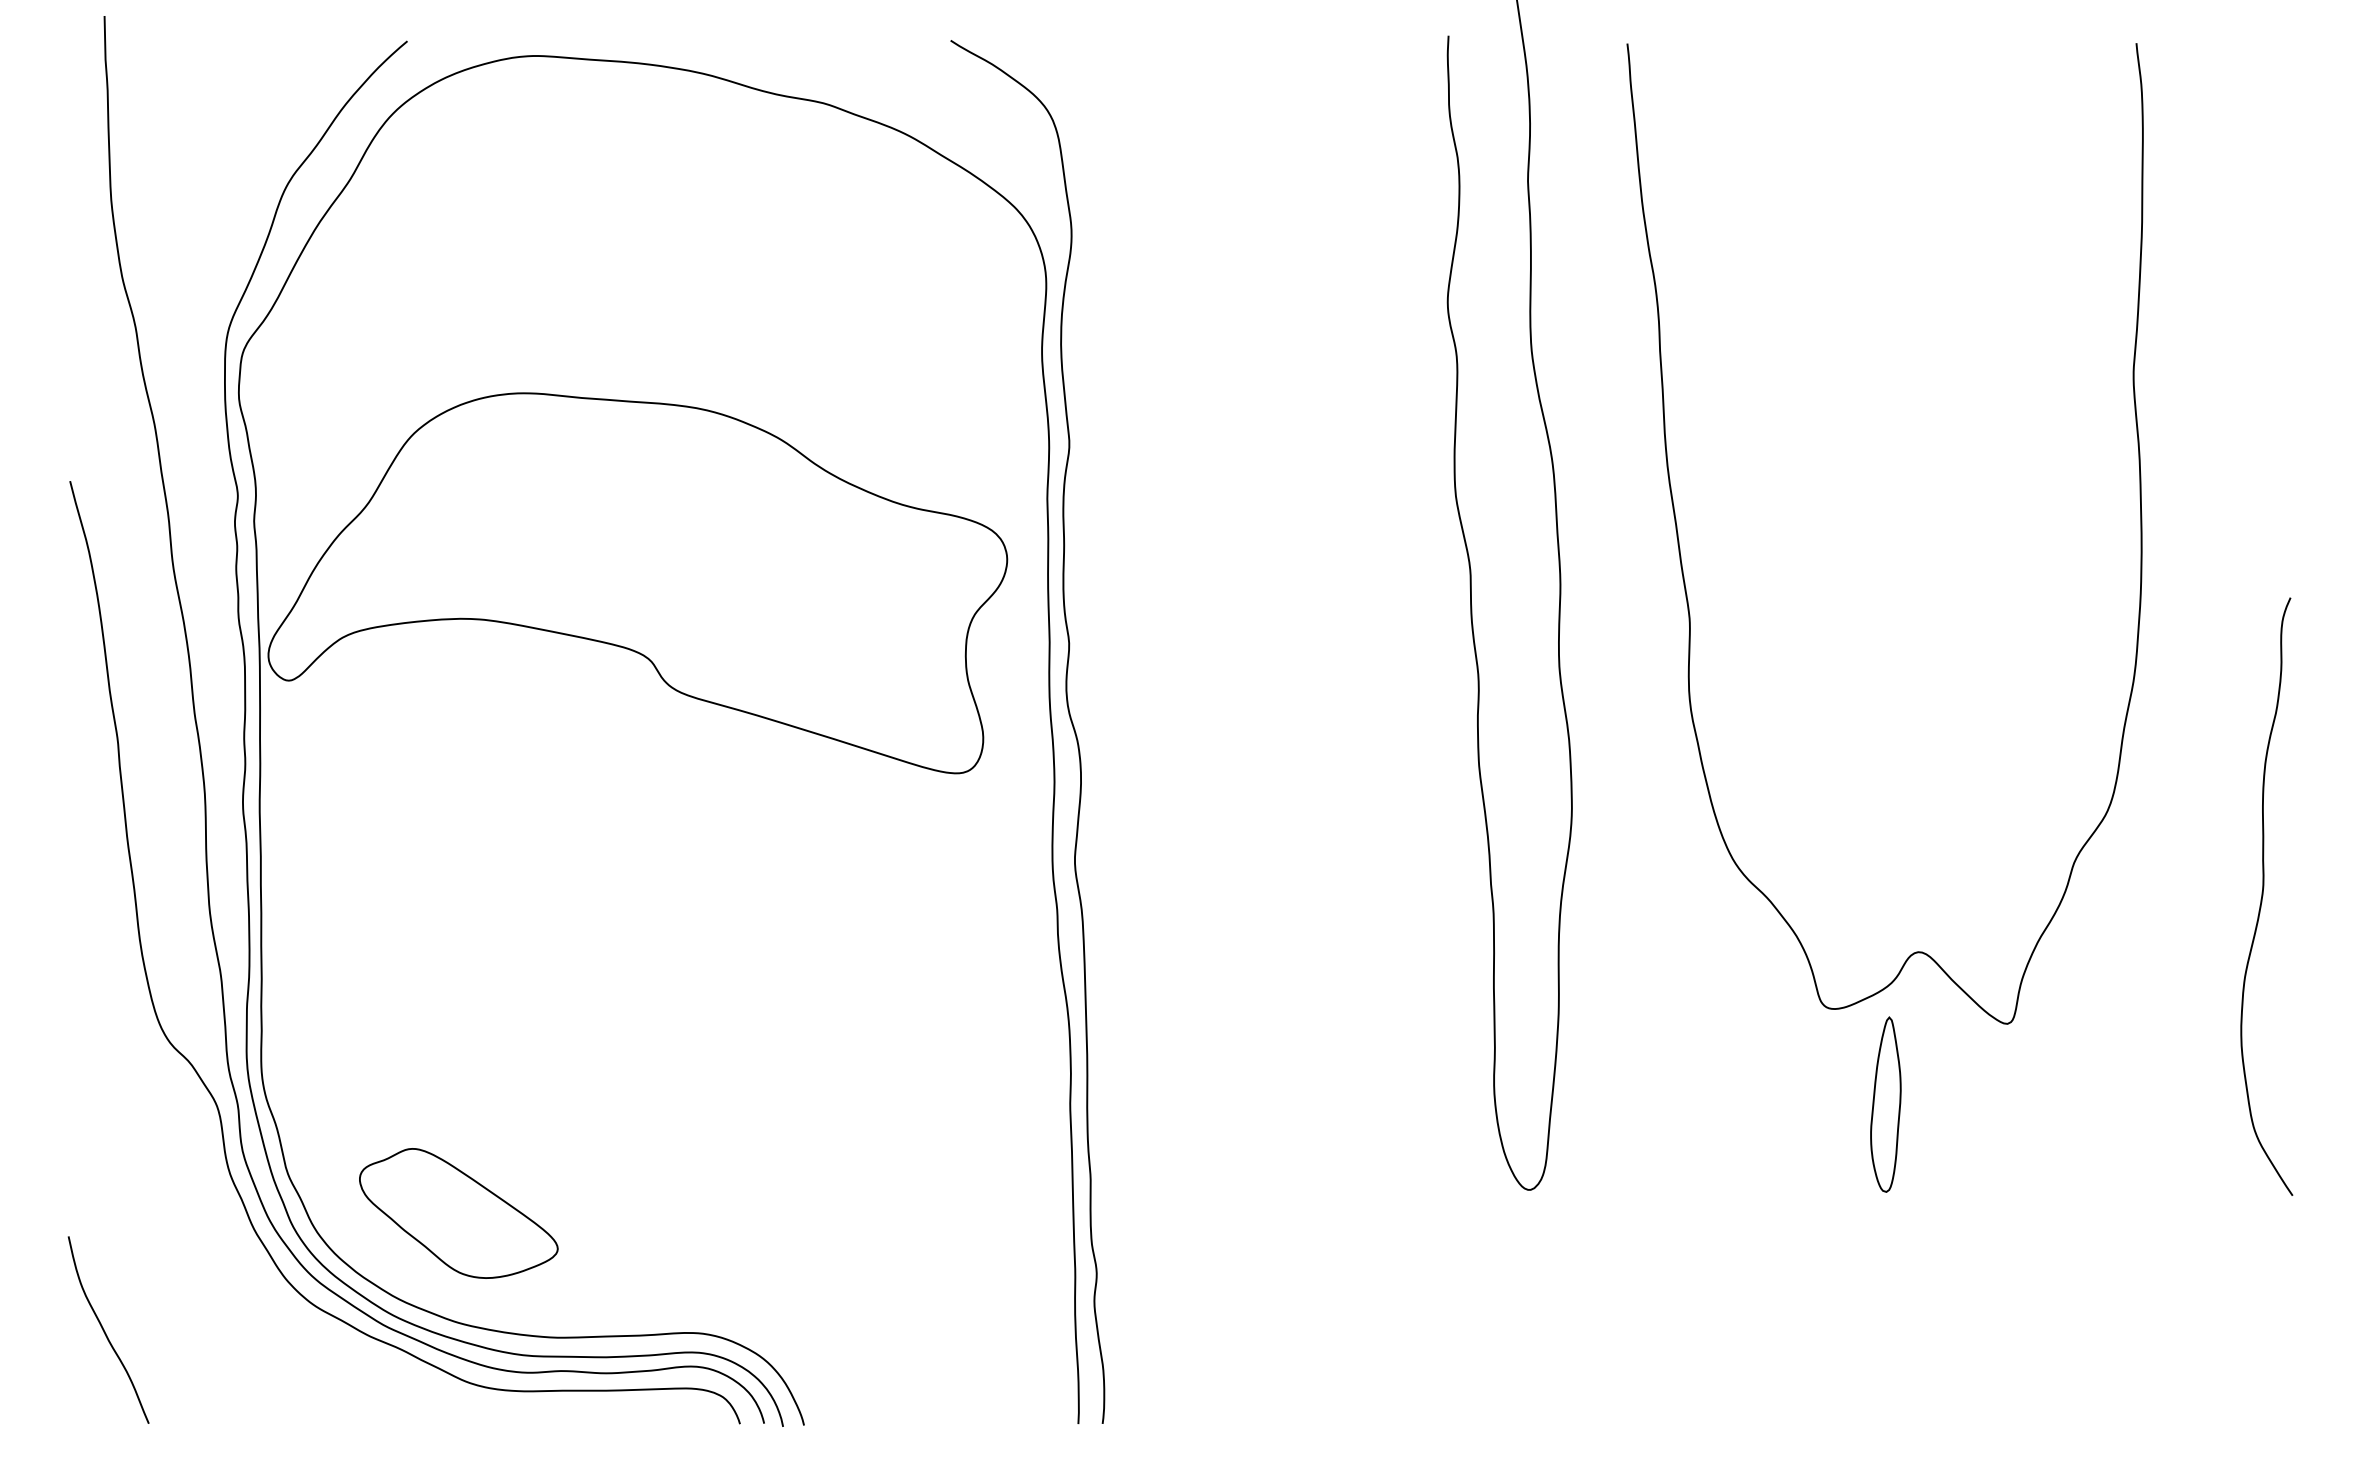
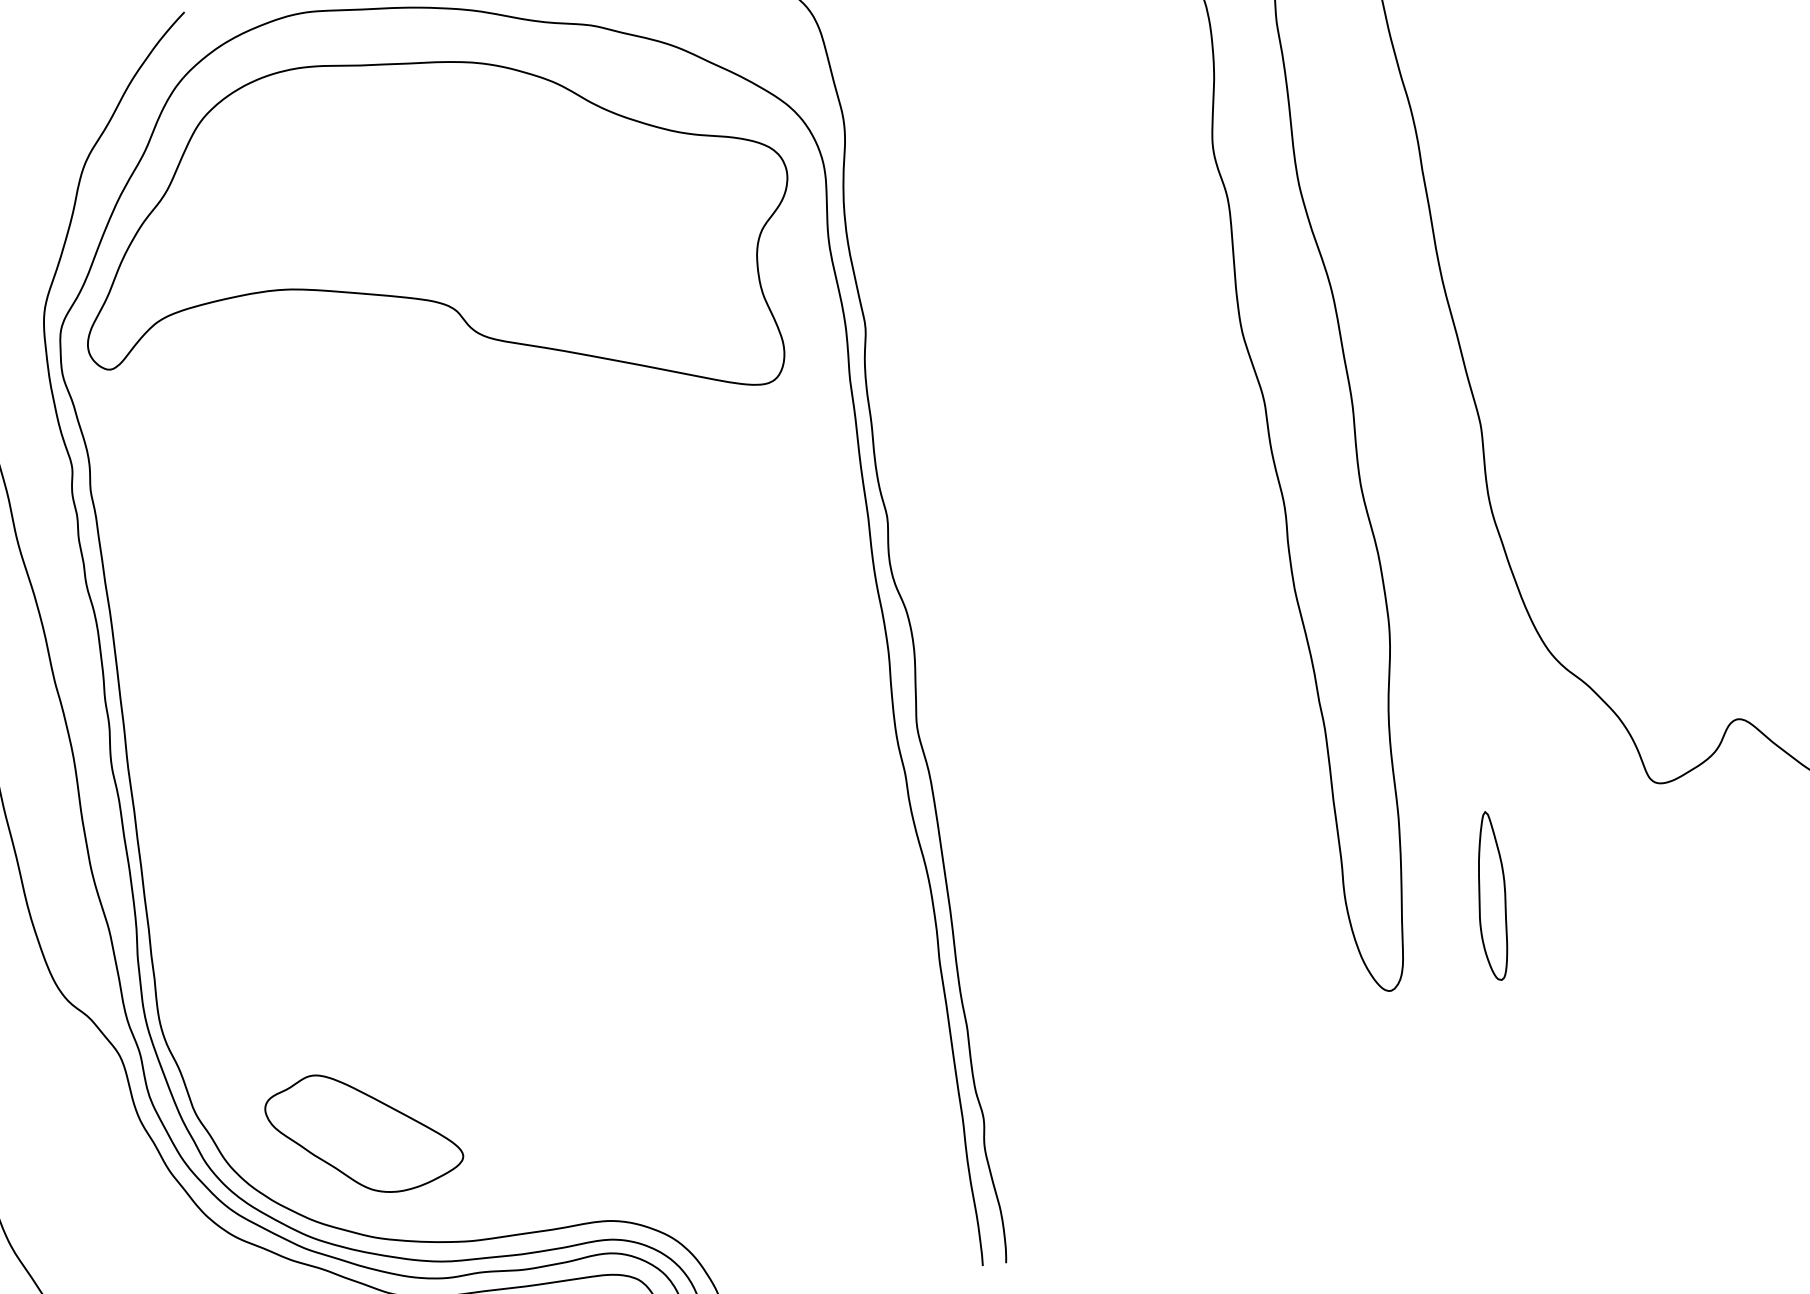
part: (637, 583) -> (434, 237), moved
part: (1885, 1104) -> (1491, 896), moved

